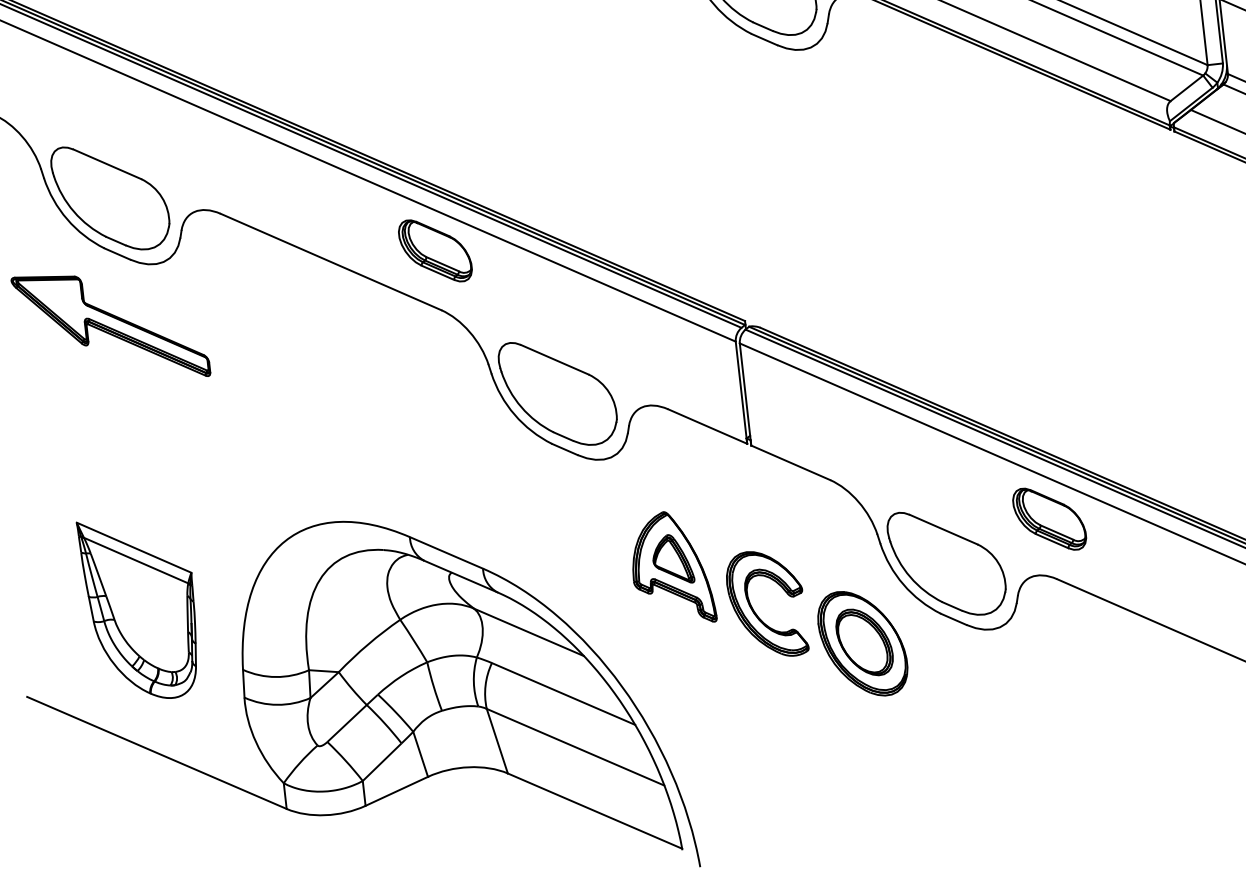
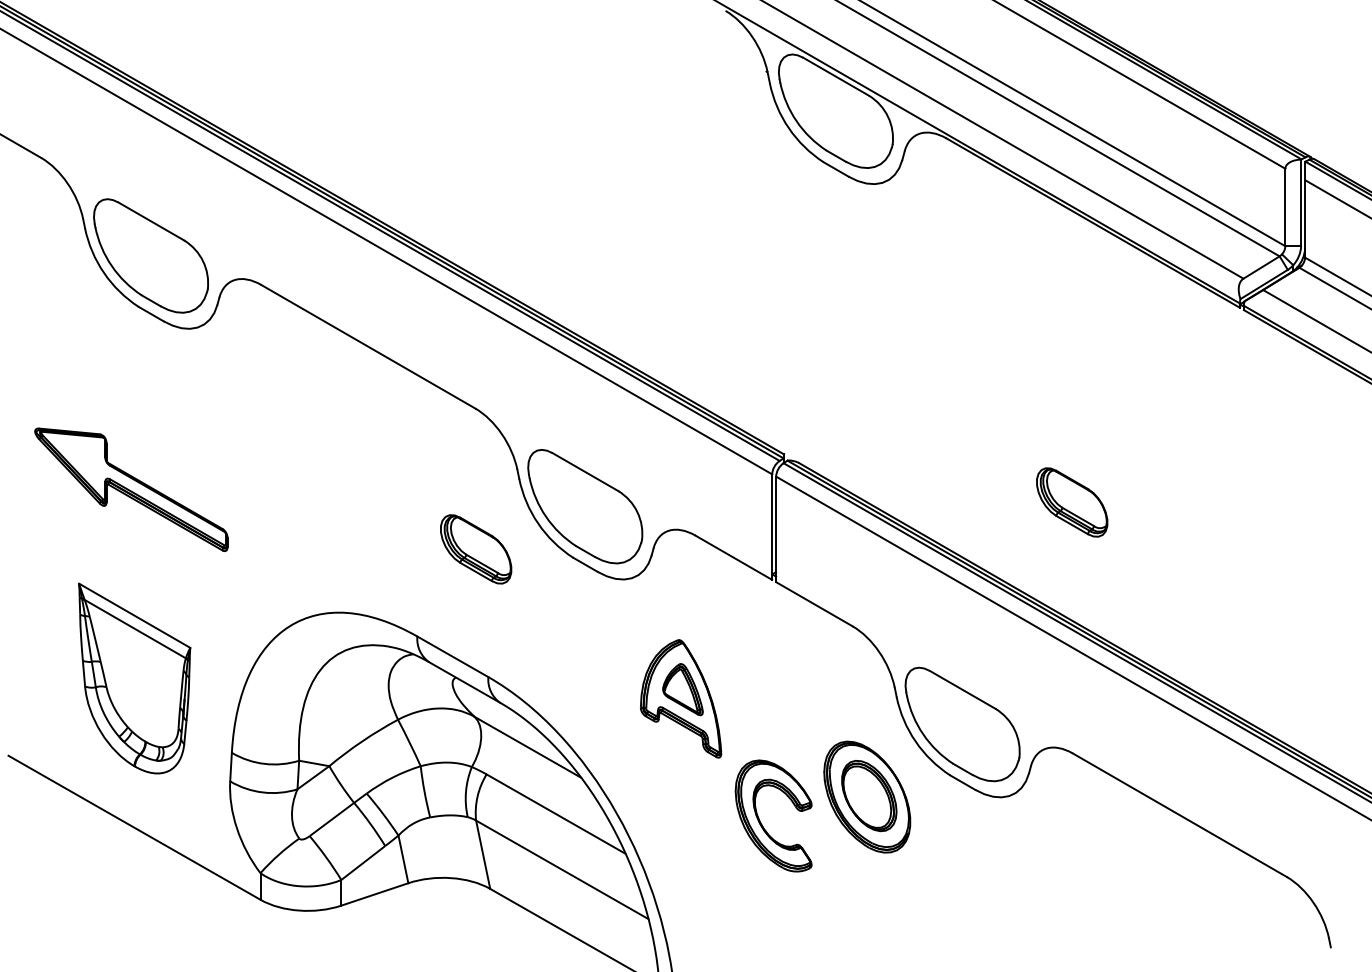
part: (435, 250) -> (476, 549), moved
part: (111, 326) -> (131, 489), moved
part: (1049, 519) -> (1072, 502), moved
part: (755, 612) -> (761, 822), moved

